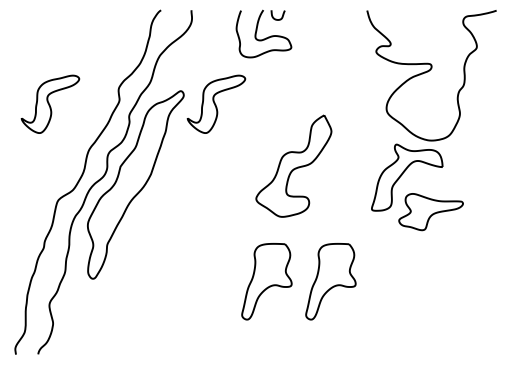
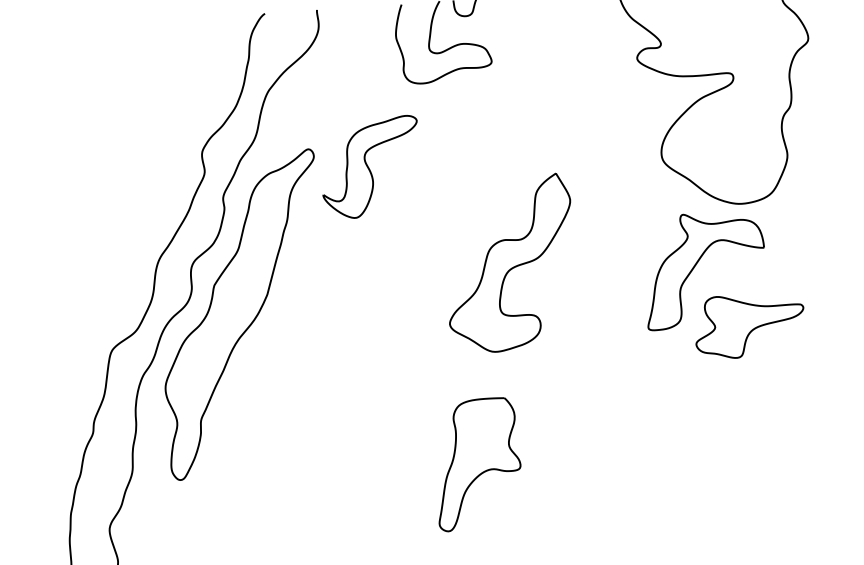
part: (50, 103) -> (87, 185), removed
part: (330, 281) -> (586, 456), removed

